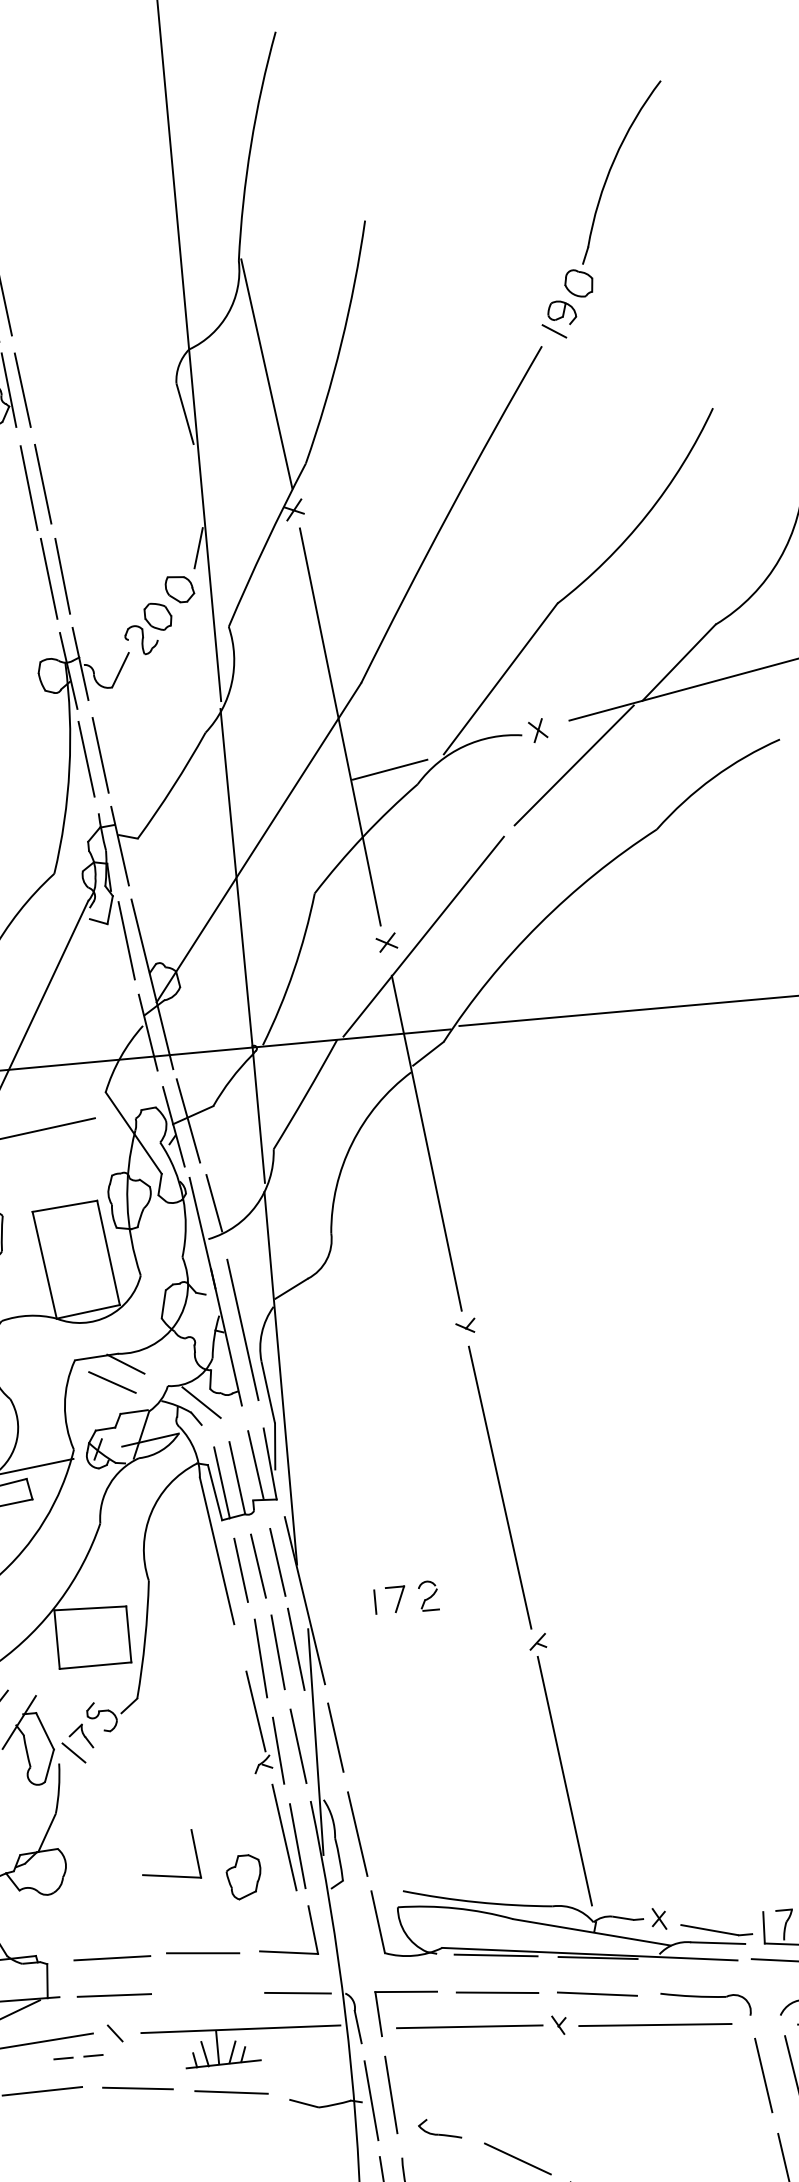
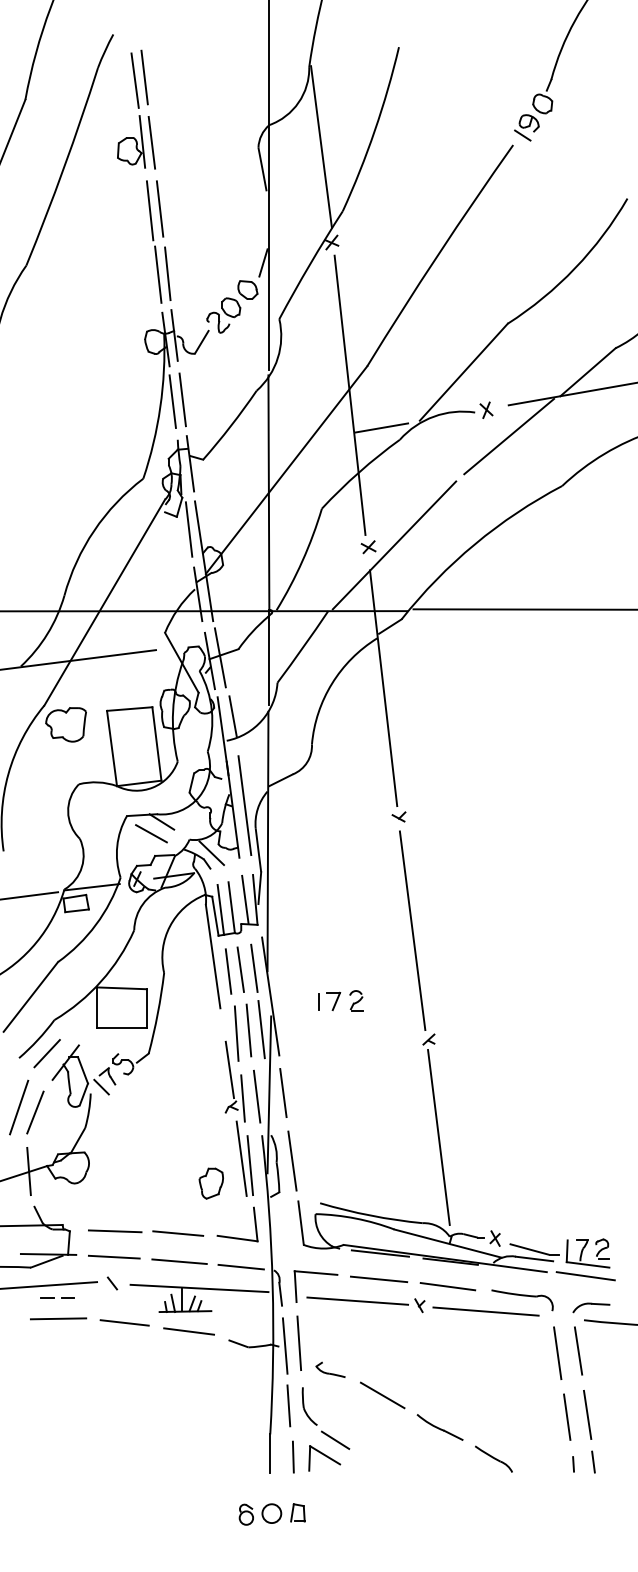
part: (171, 1874) -> (161, 1177), removed
line: (208, 1993) -> (179, 1261), added
line: (74, 2057) -> (54, 1297), moved

